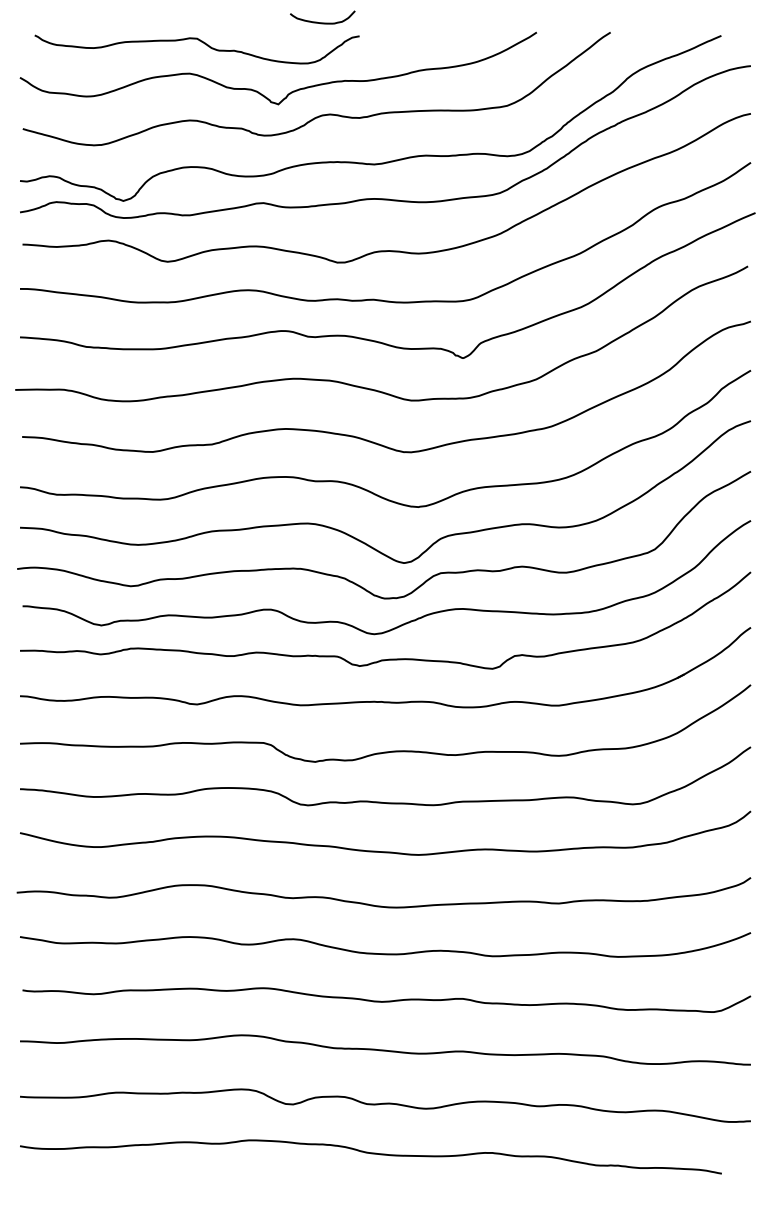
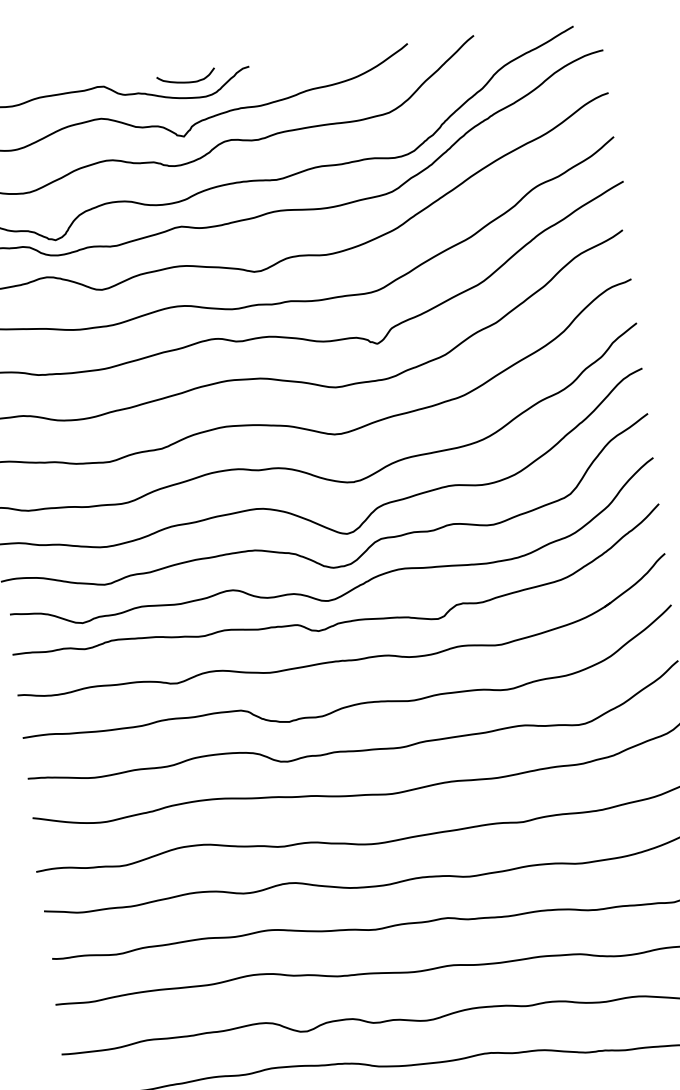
curve: (322, 22) -> (186, 81), moved

